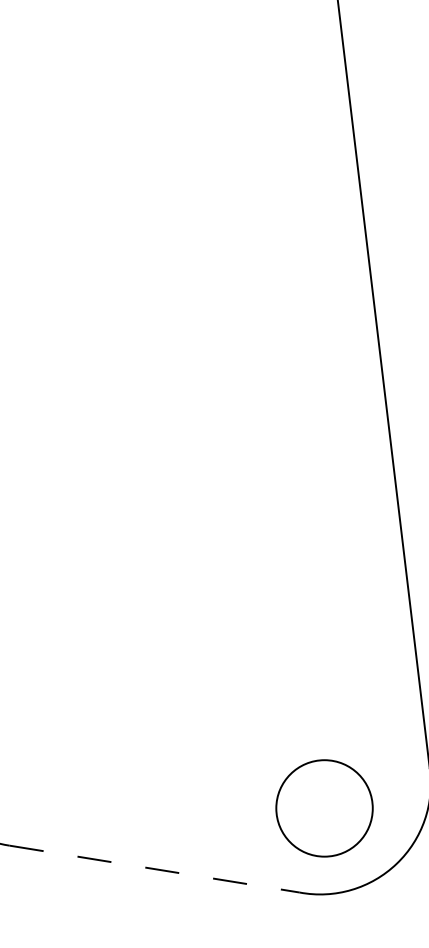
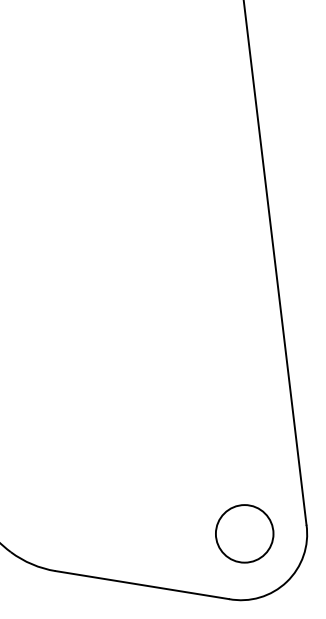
circle: (324, 807) -> (244, 533), moved
line: (155, 869) -> (142, 585), dashed -> solid

